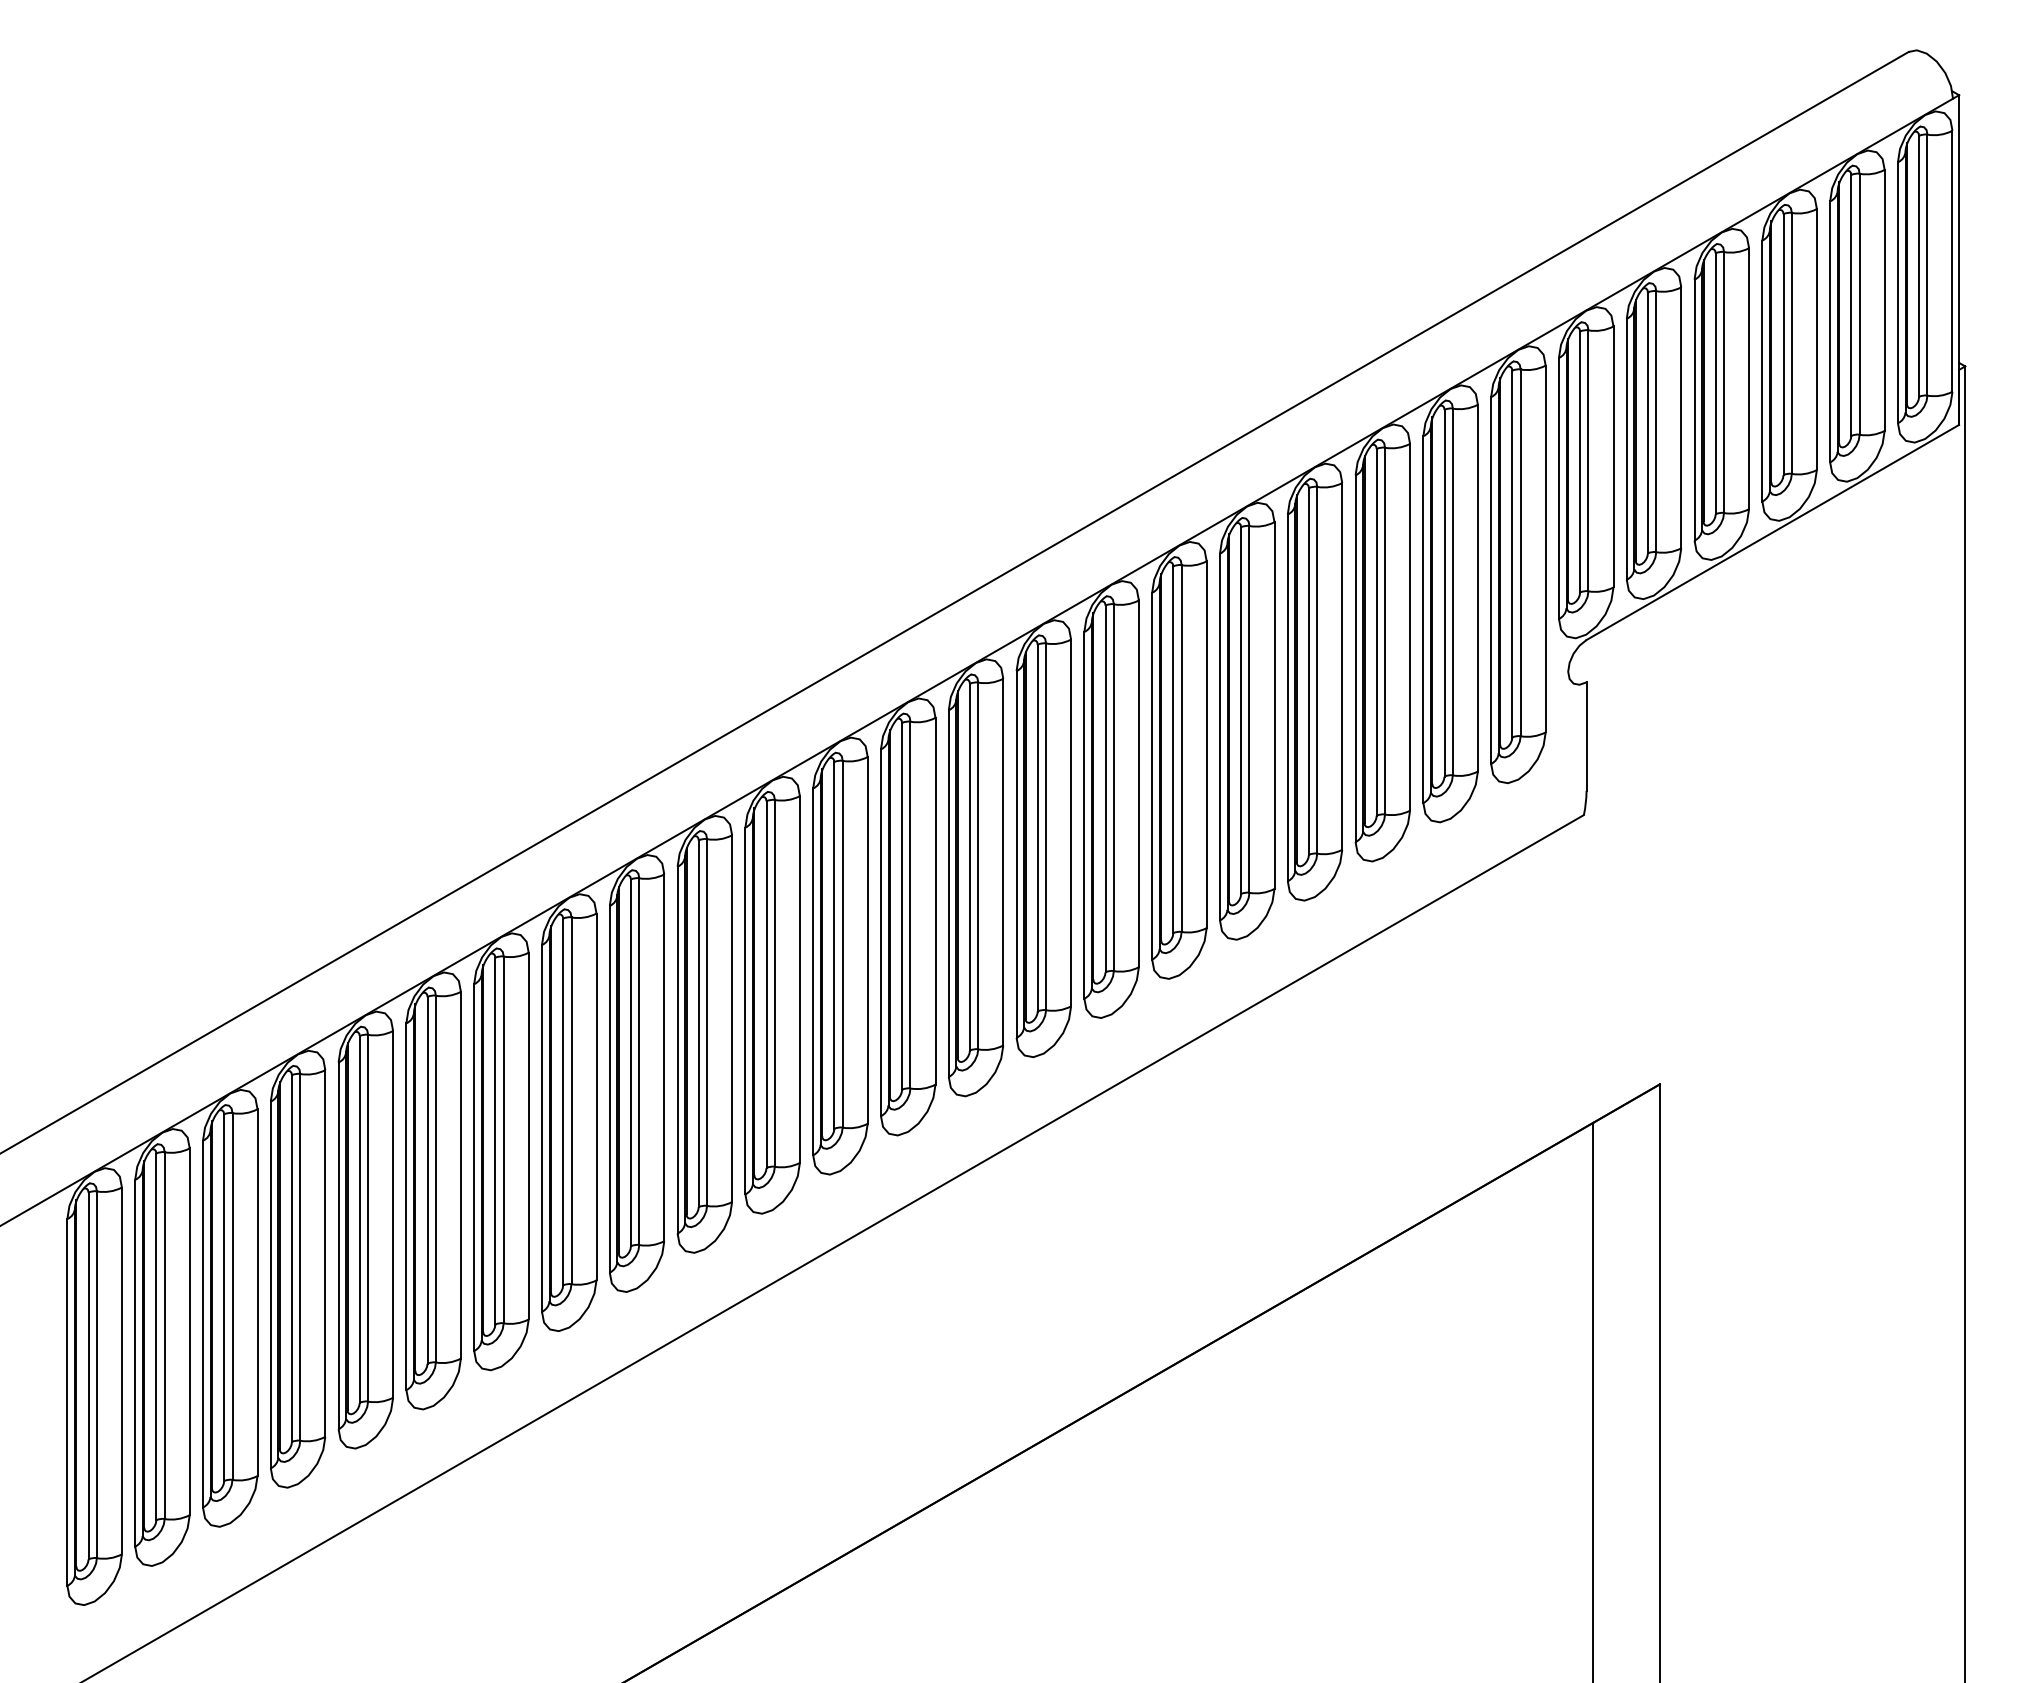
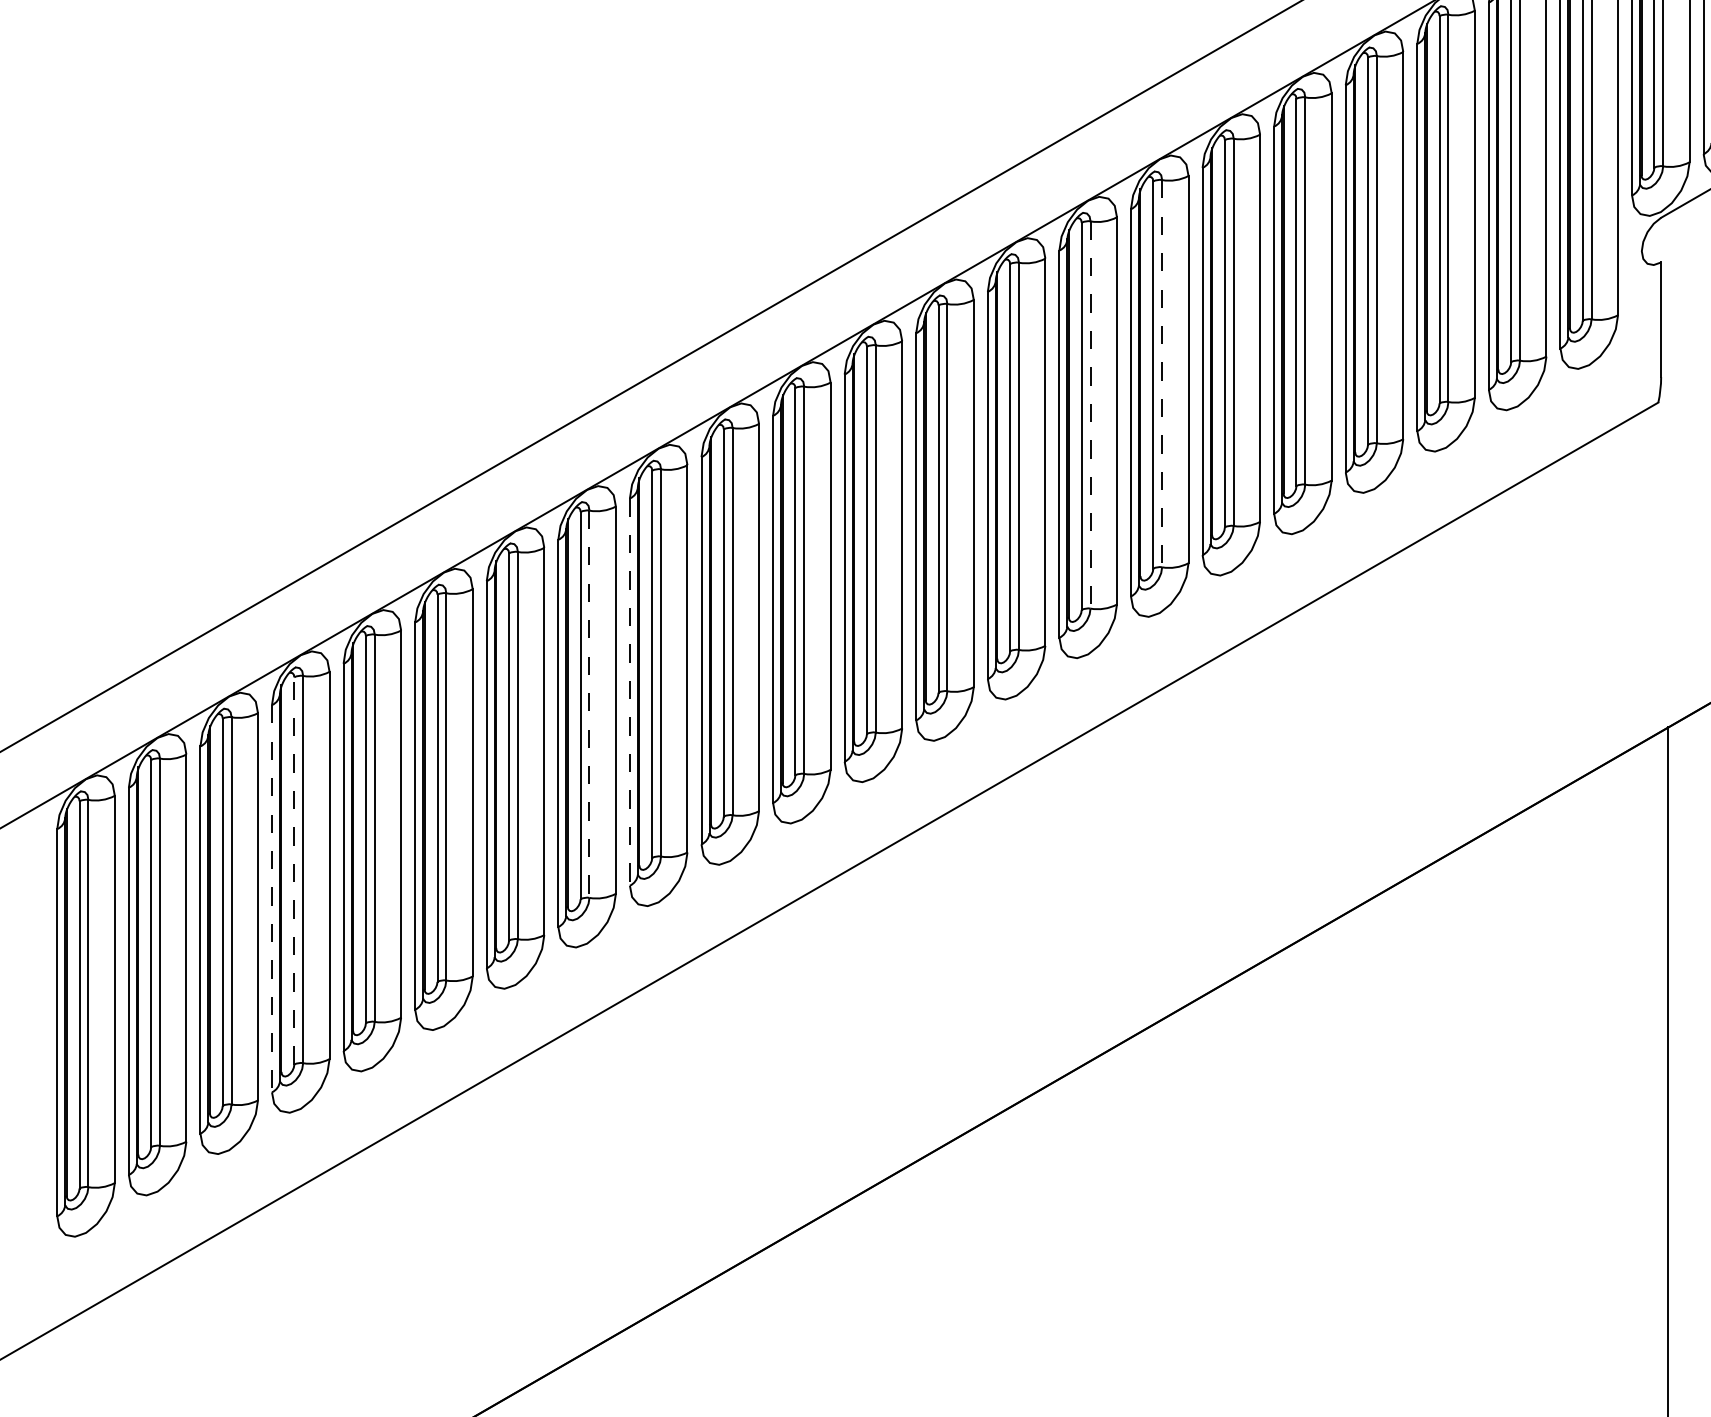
line: (1113, 788) -> (1161, 374), solid -> dashed
line: (1046, 827) -> (1090, 415), solid -> dashed
line: (609, 1089) -> (629, 692), solid -> dashed
line: (571, 1101) -> (589, 704), solid -> dashed
line: (291, 1258) -> (293, 870), solid -> dashed
line: (270, 1285) -> (271, 899), solid -> dashed

